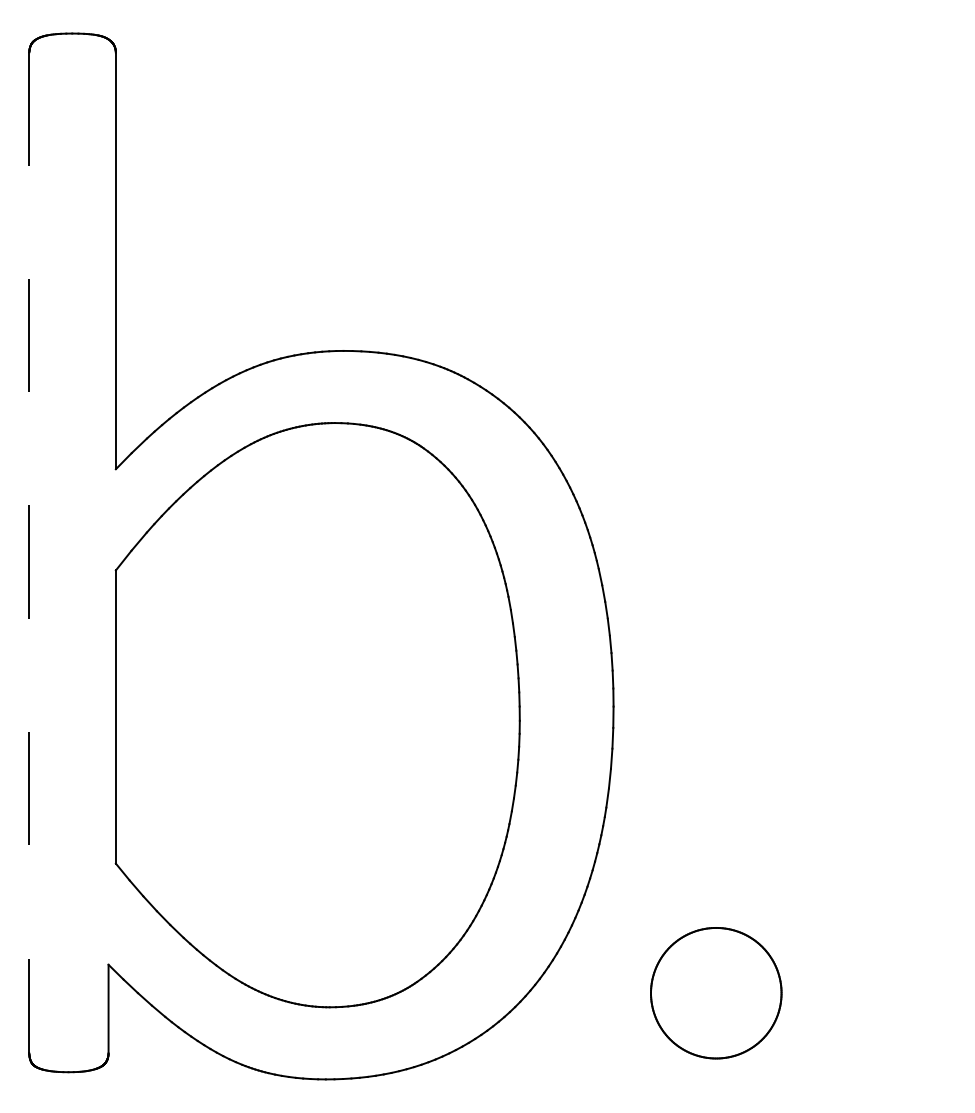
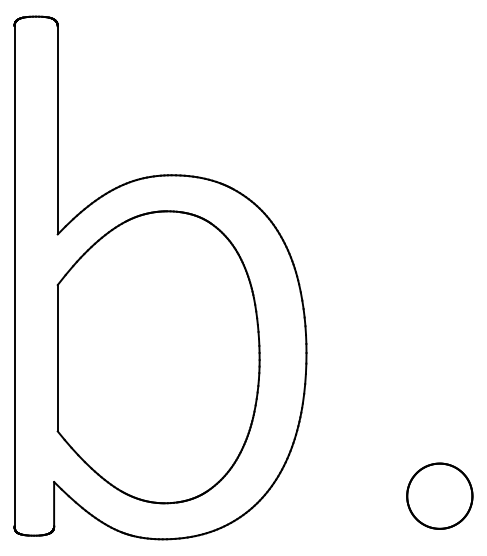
line: (29, 553) -> (14, 276), dashed -> solid
part: (715, 991) -> (439, 495), moved

